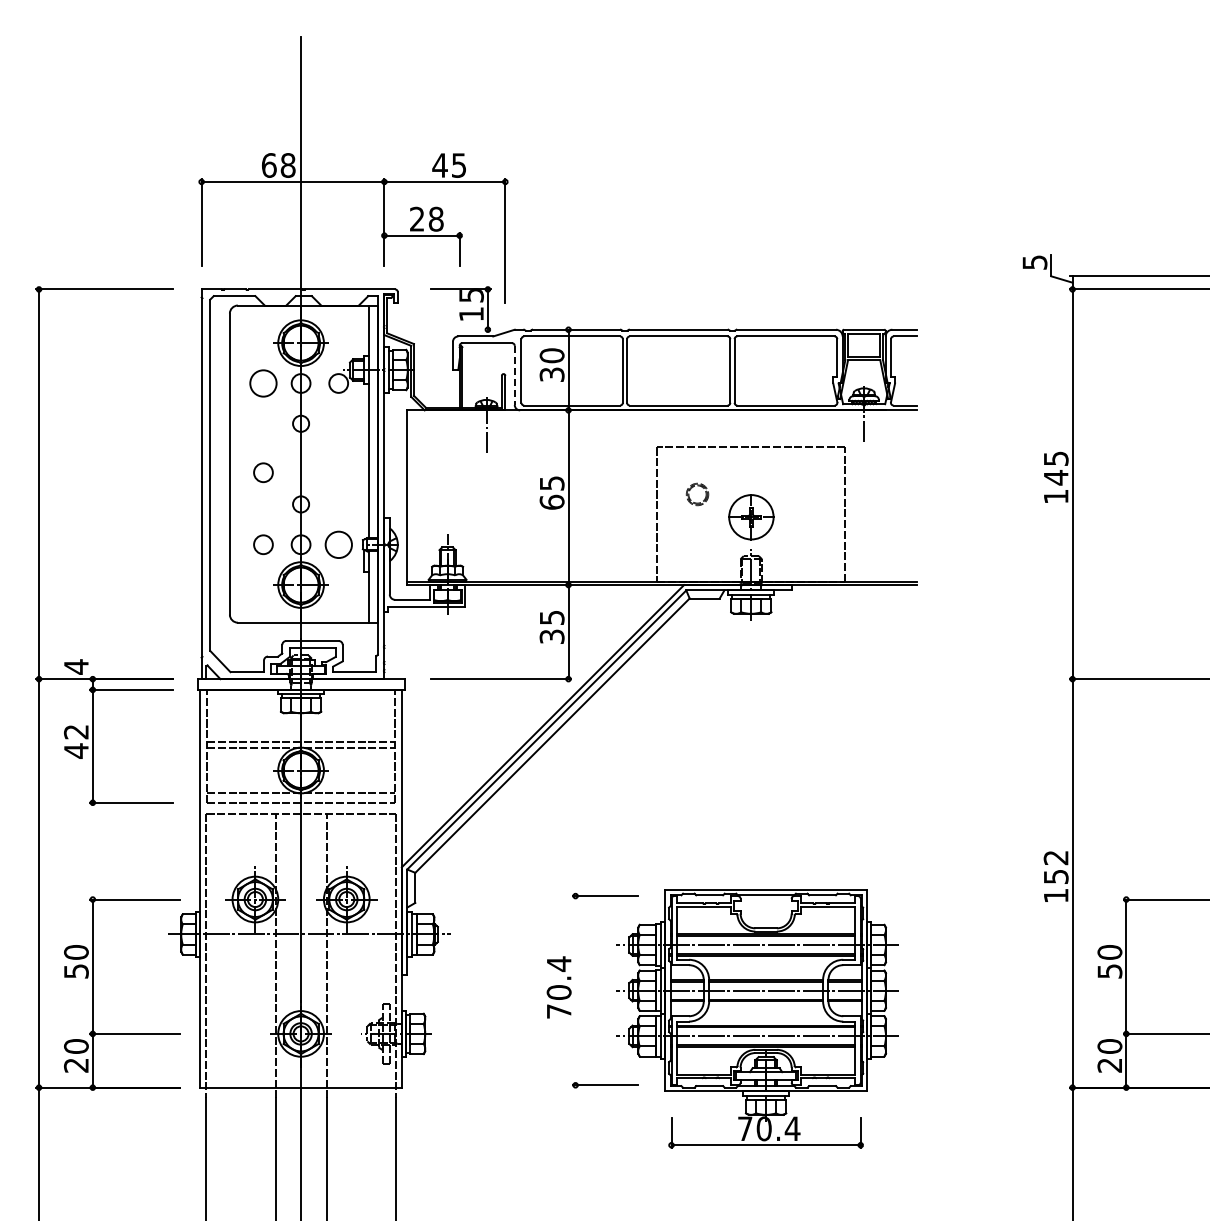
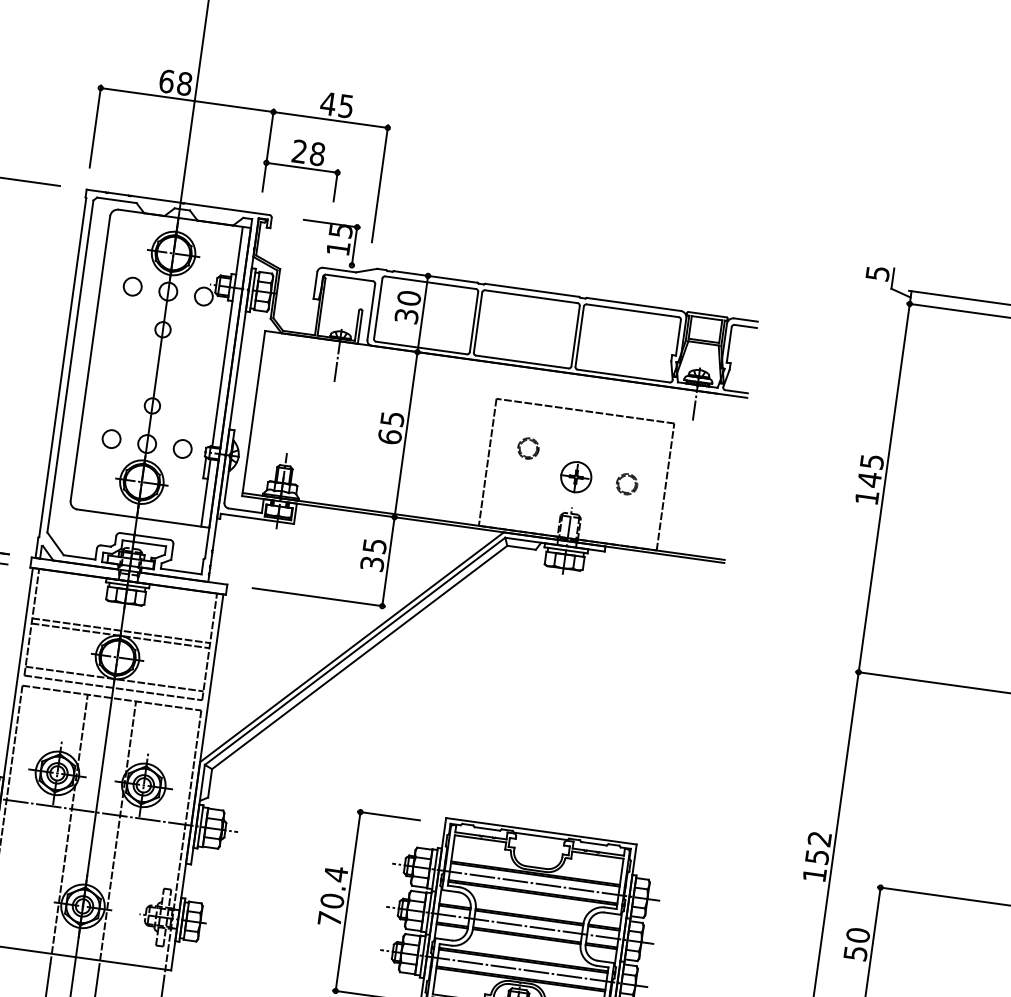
line: (514, 375) -> (371, 312), dashed -> solid
circle: (263, 383) -> (132, 286), size x0.71
circle: (263, 472) -> (121, 370), removed
part: (804, 516) -> (626, 483), added
part: (750, 517) -> (575, 477), size x0.71
circle: (338, 544) -> (182, 448), size x0.71
line: (575, 990) -> (348, 901), added

